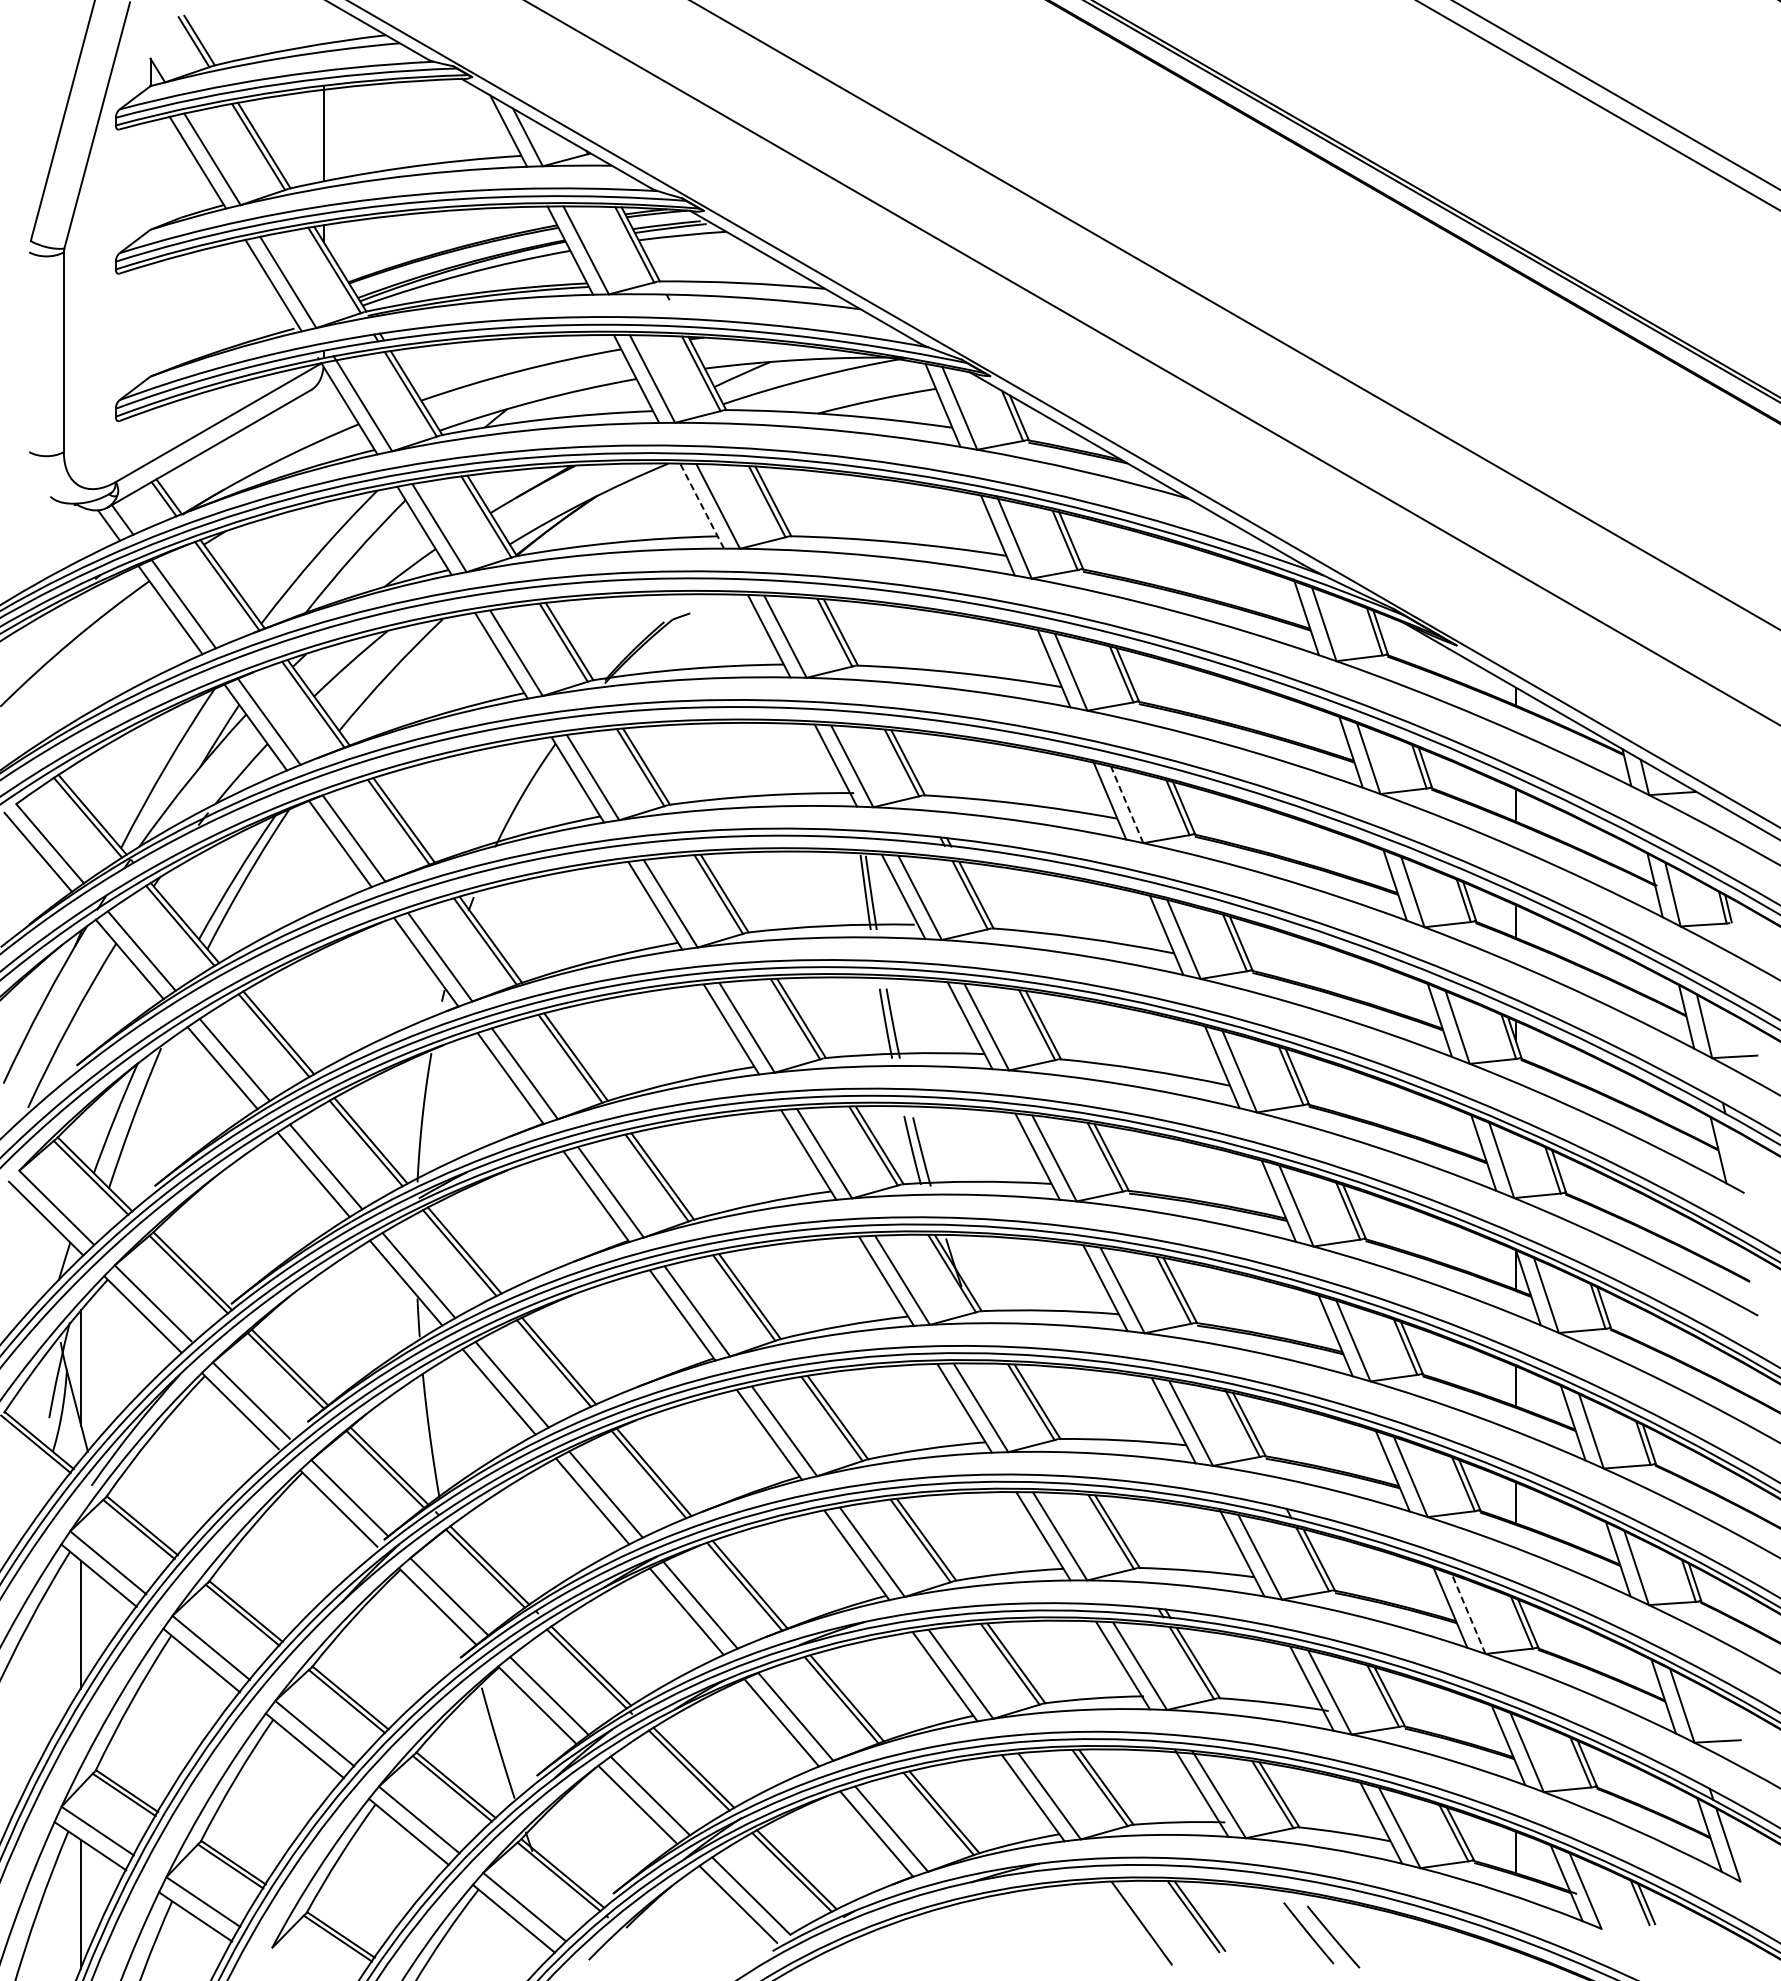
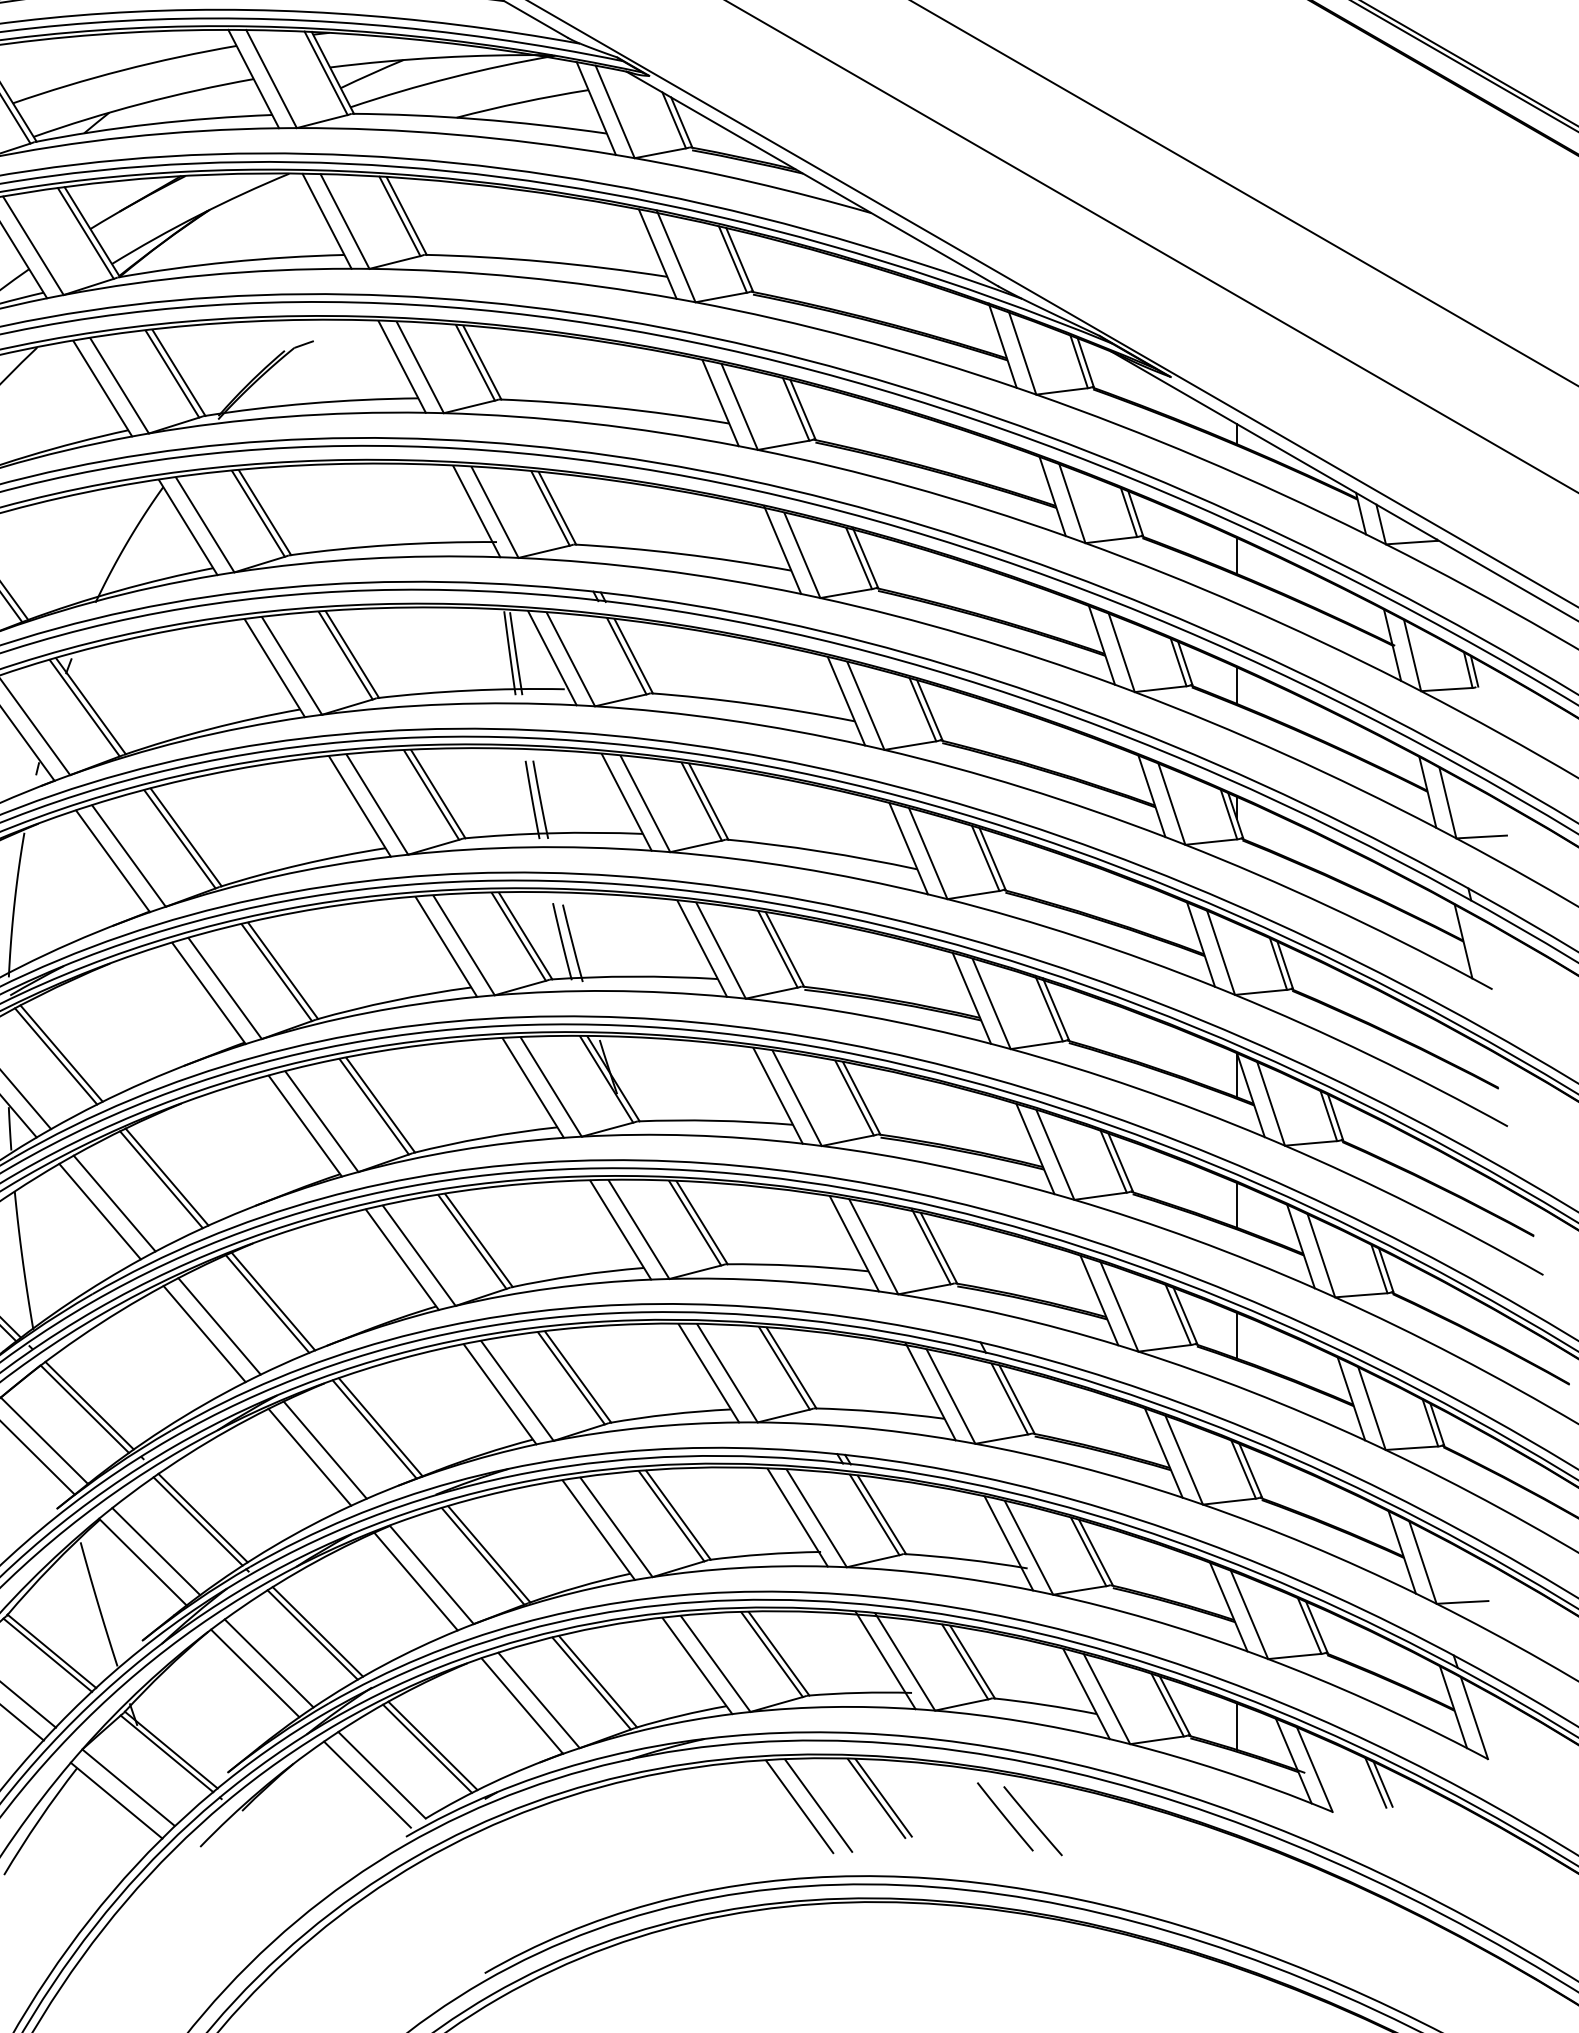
line: (702, 506) -> (327, 221), dashed -> solid
line: (1127, 804) -> (802, 554), dashed -> solid
line: (1468, 1613) -> (1183, 1459), dashed -> solid
line: (1124, 1923) -> (799, 1805), added

